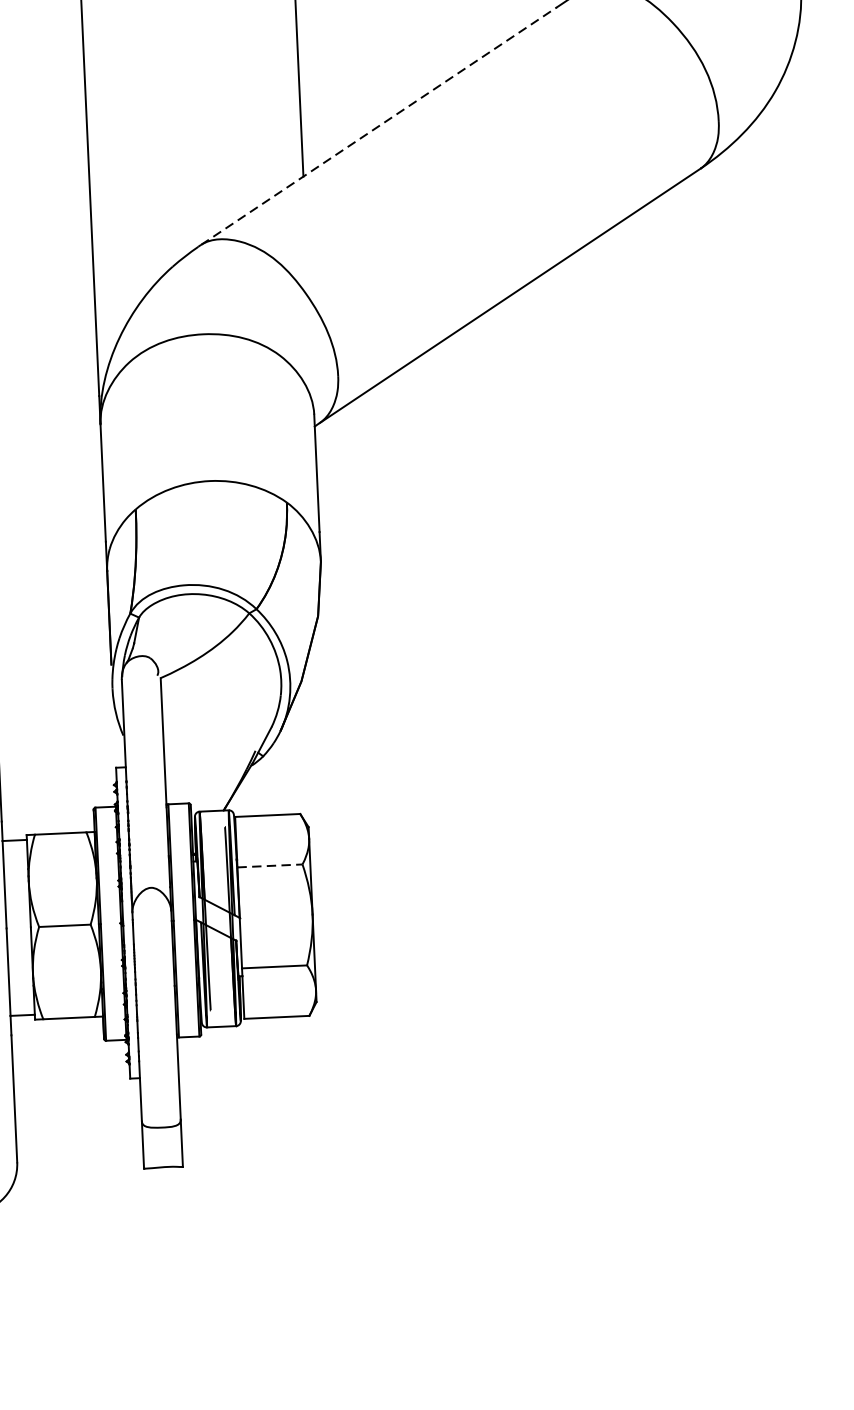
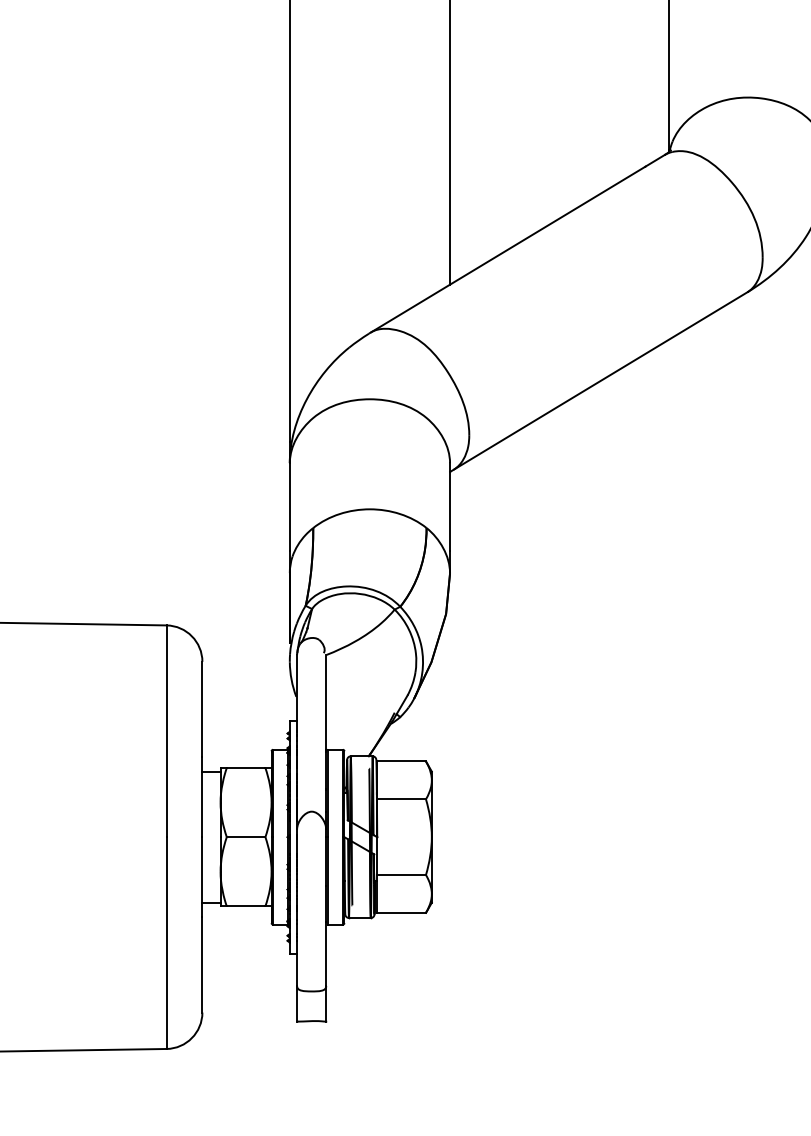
line: (379, 126) -> (508, 249), dashed -> solid
line: (271, 866) -> (402, 799), dashed -> solid

